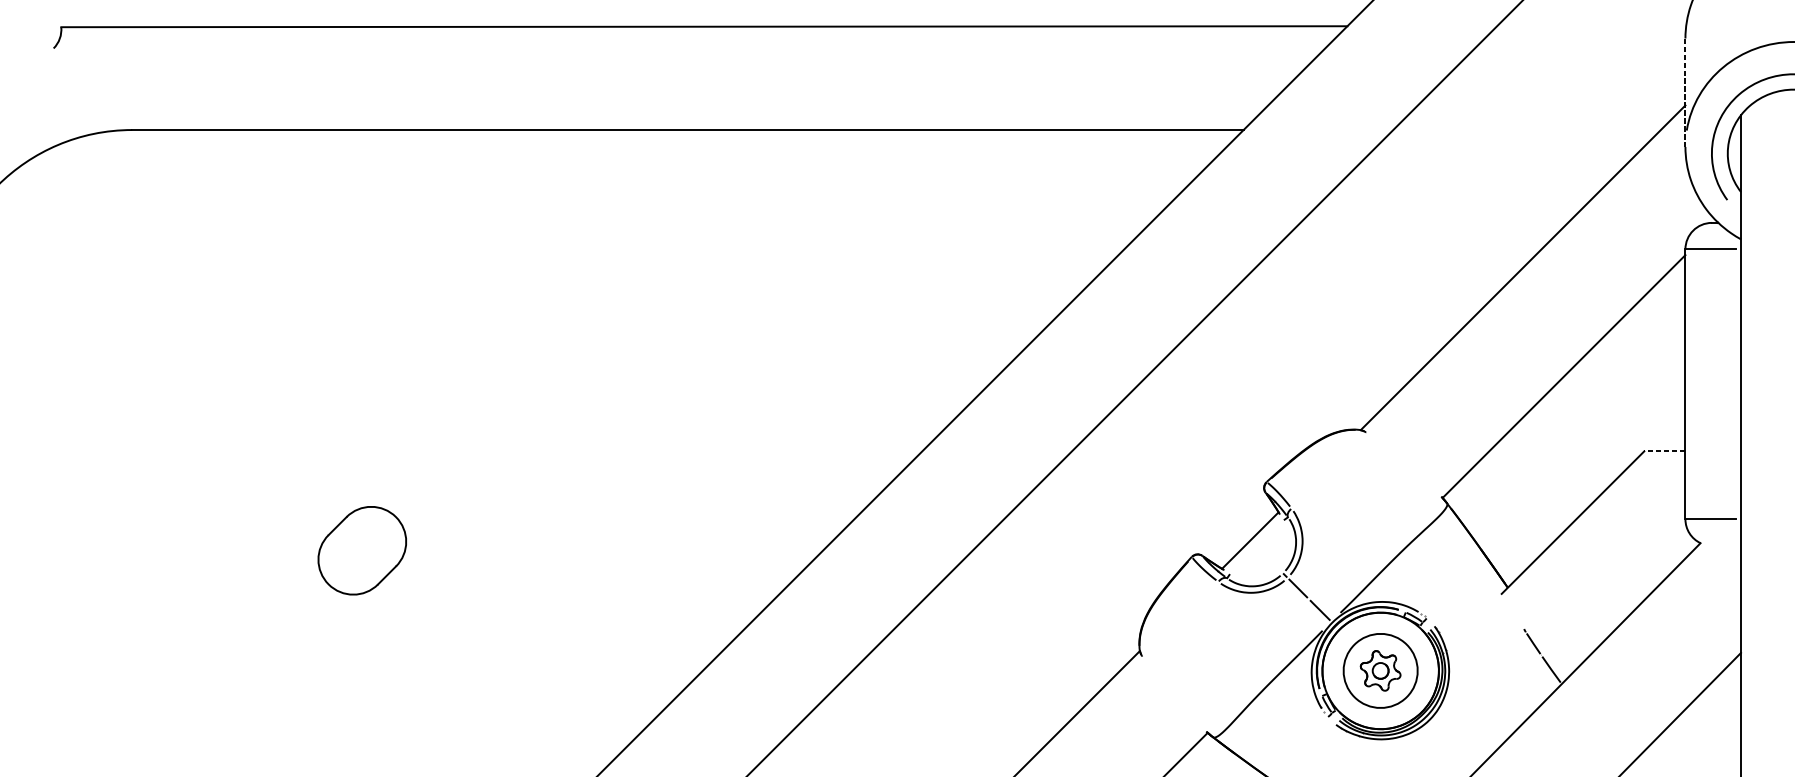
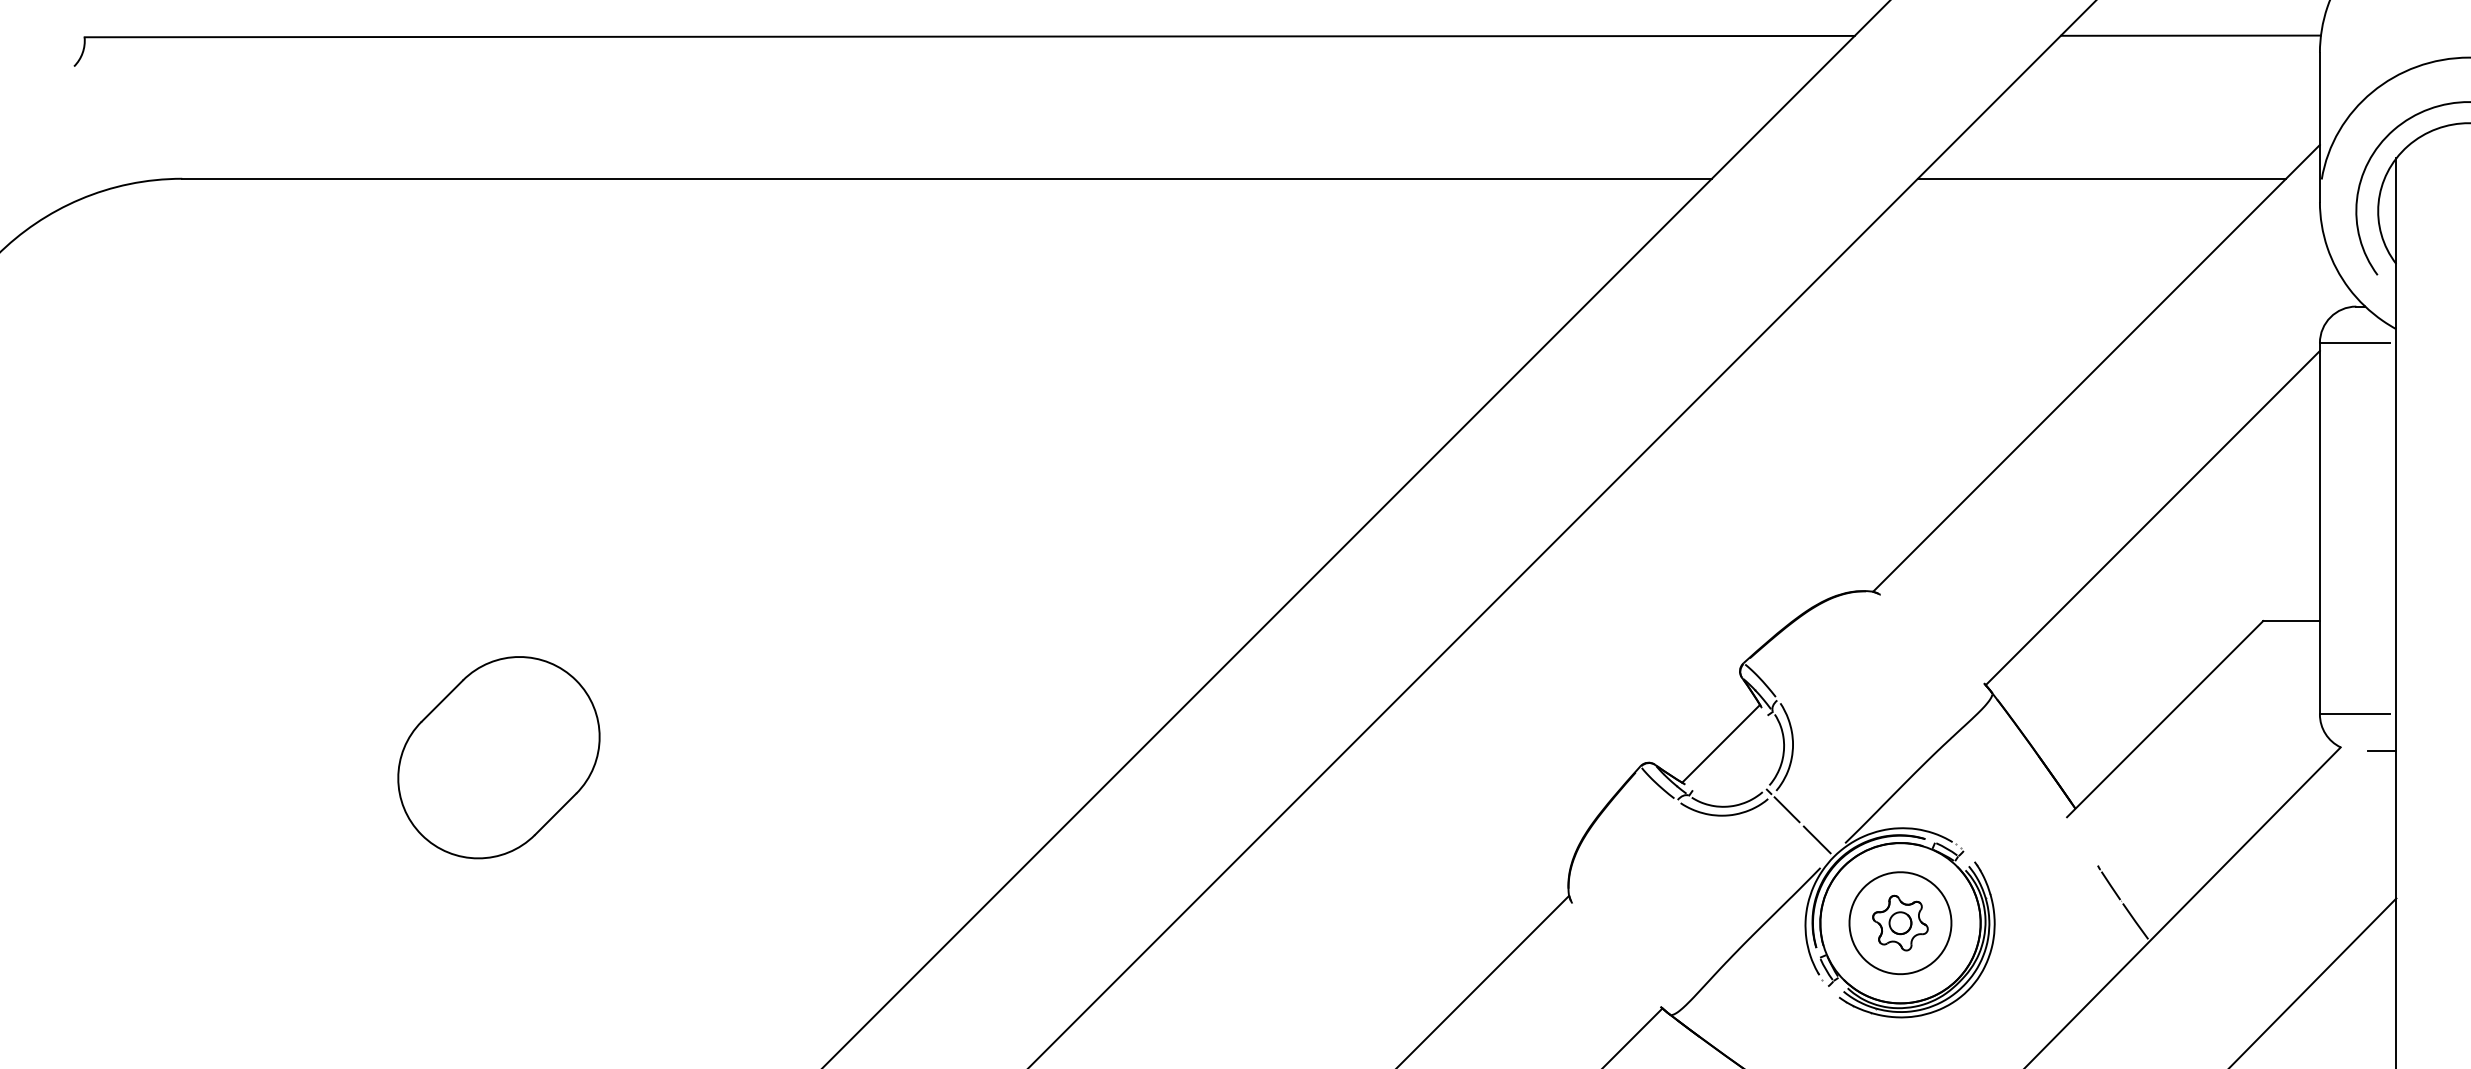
line: (1591, 25) -> (2190, 35), added
line: (1685, 92) -> (2319, 127), dashed -> solid
line: (1526, 129) -> (2101, 178), added
line: (1664, 451) -> (2291, 621), dashed -> solid
line: (1730, 545) -> (2381, 750), added
part: (361, 550) -> (498, 757), size x1.67

